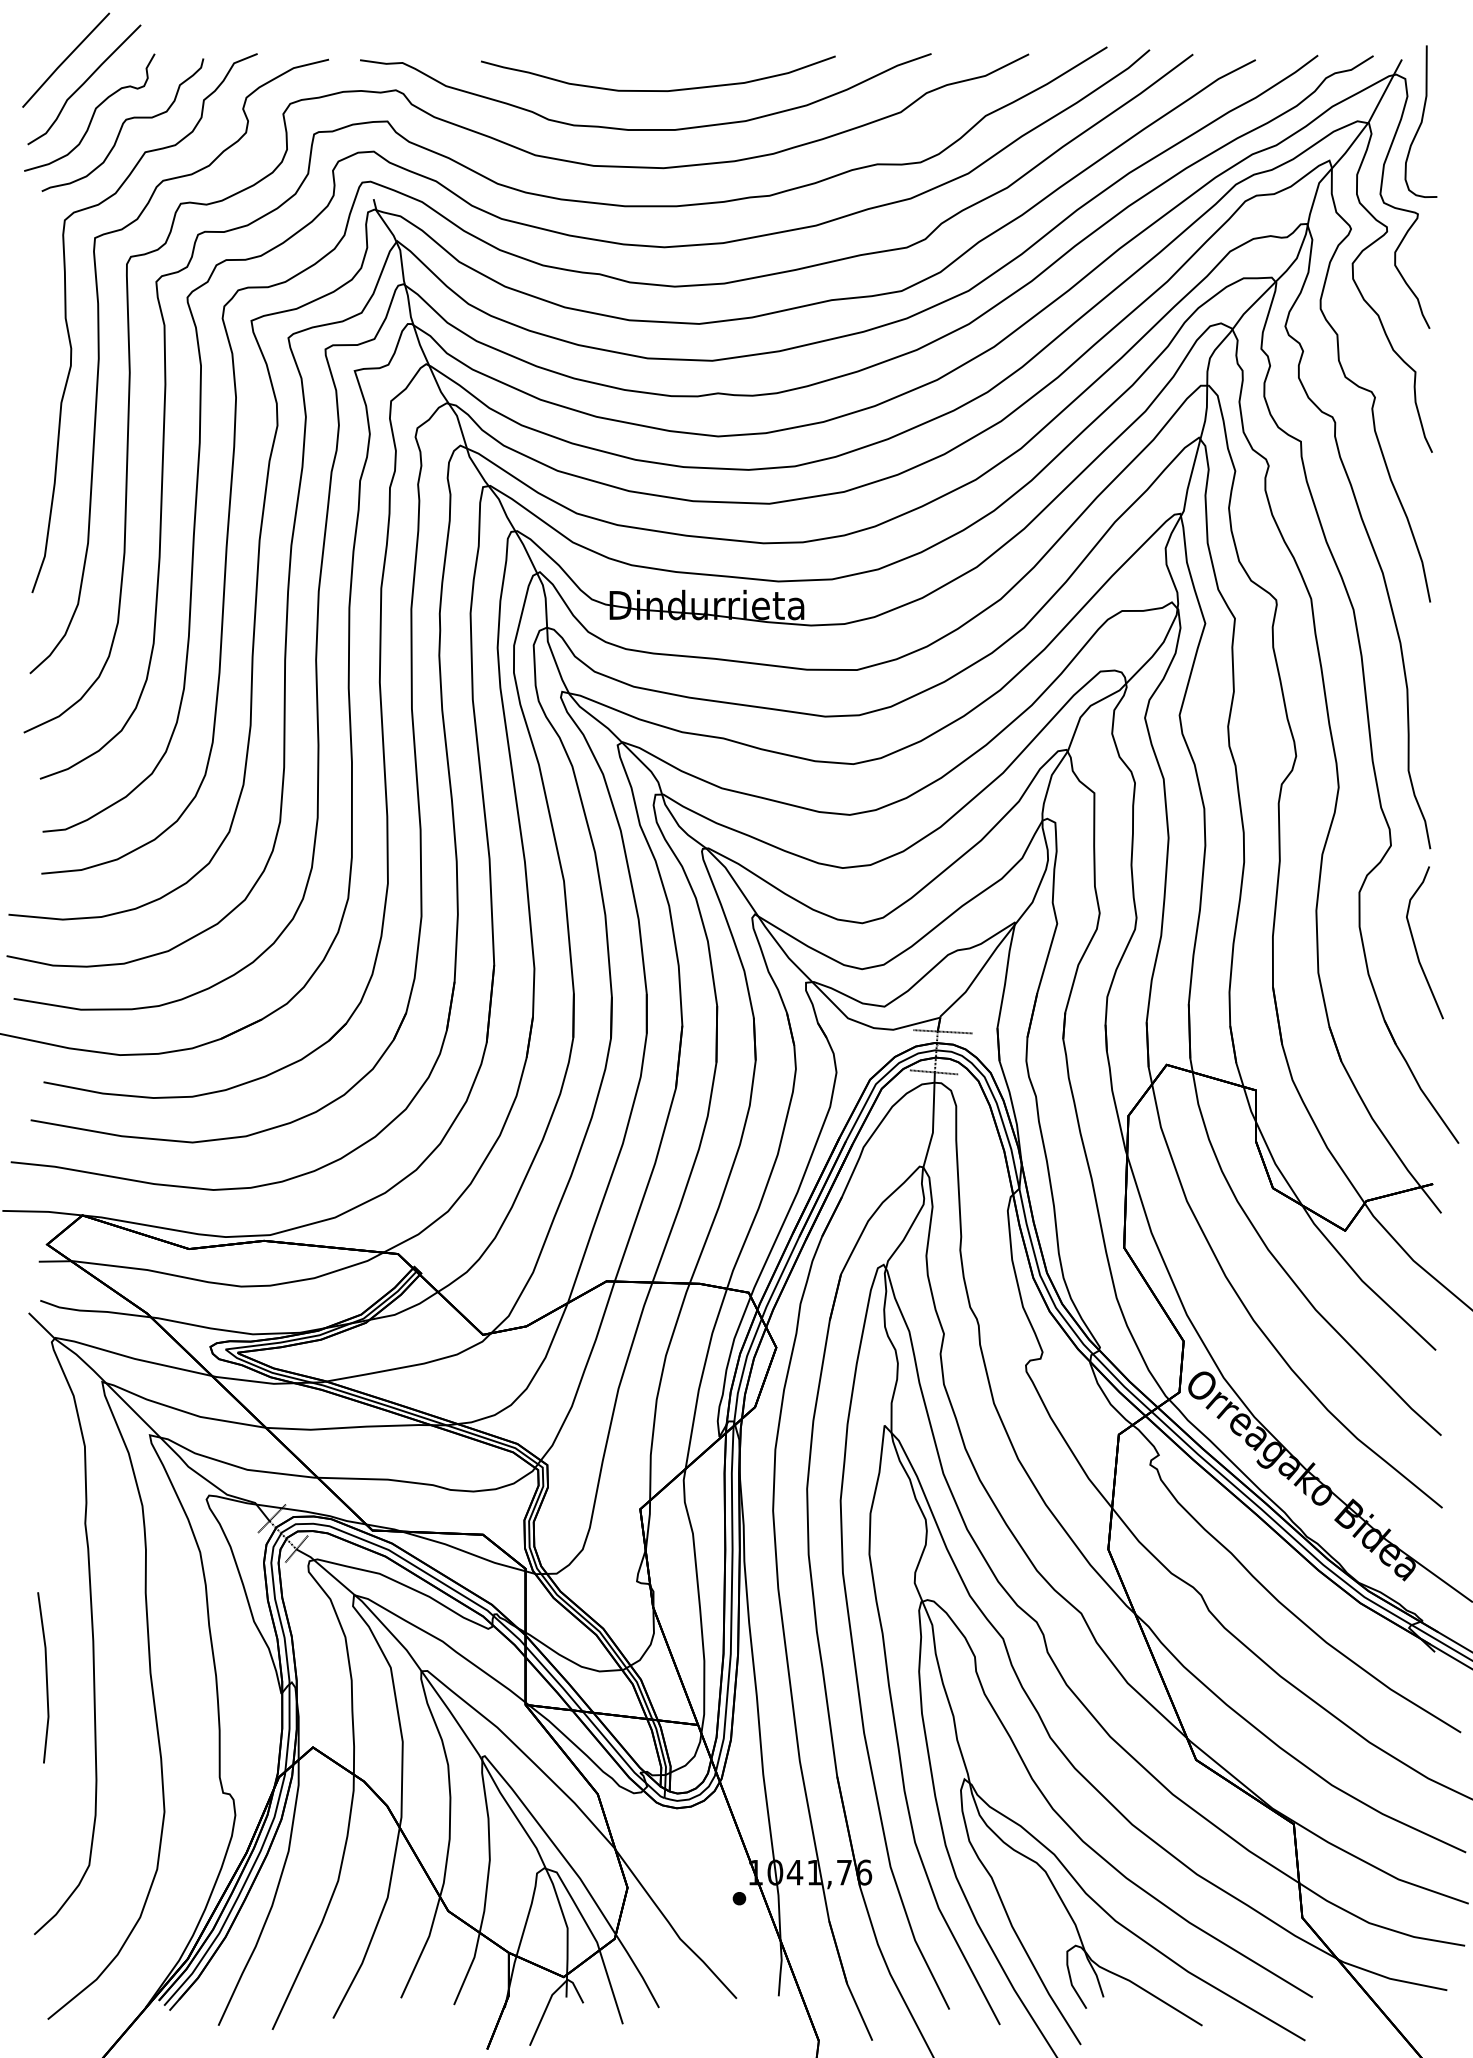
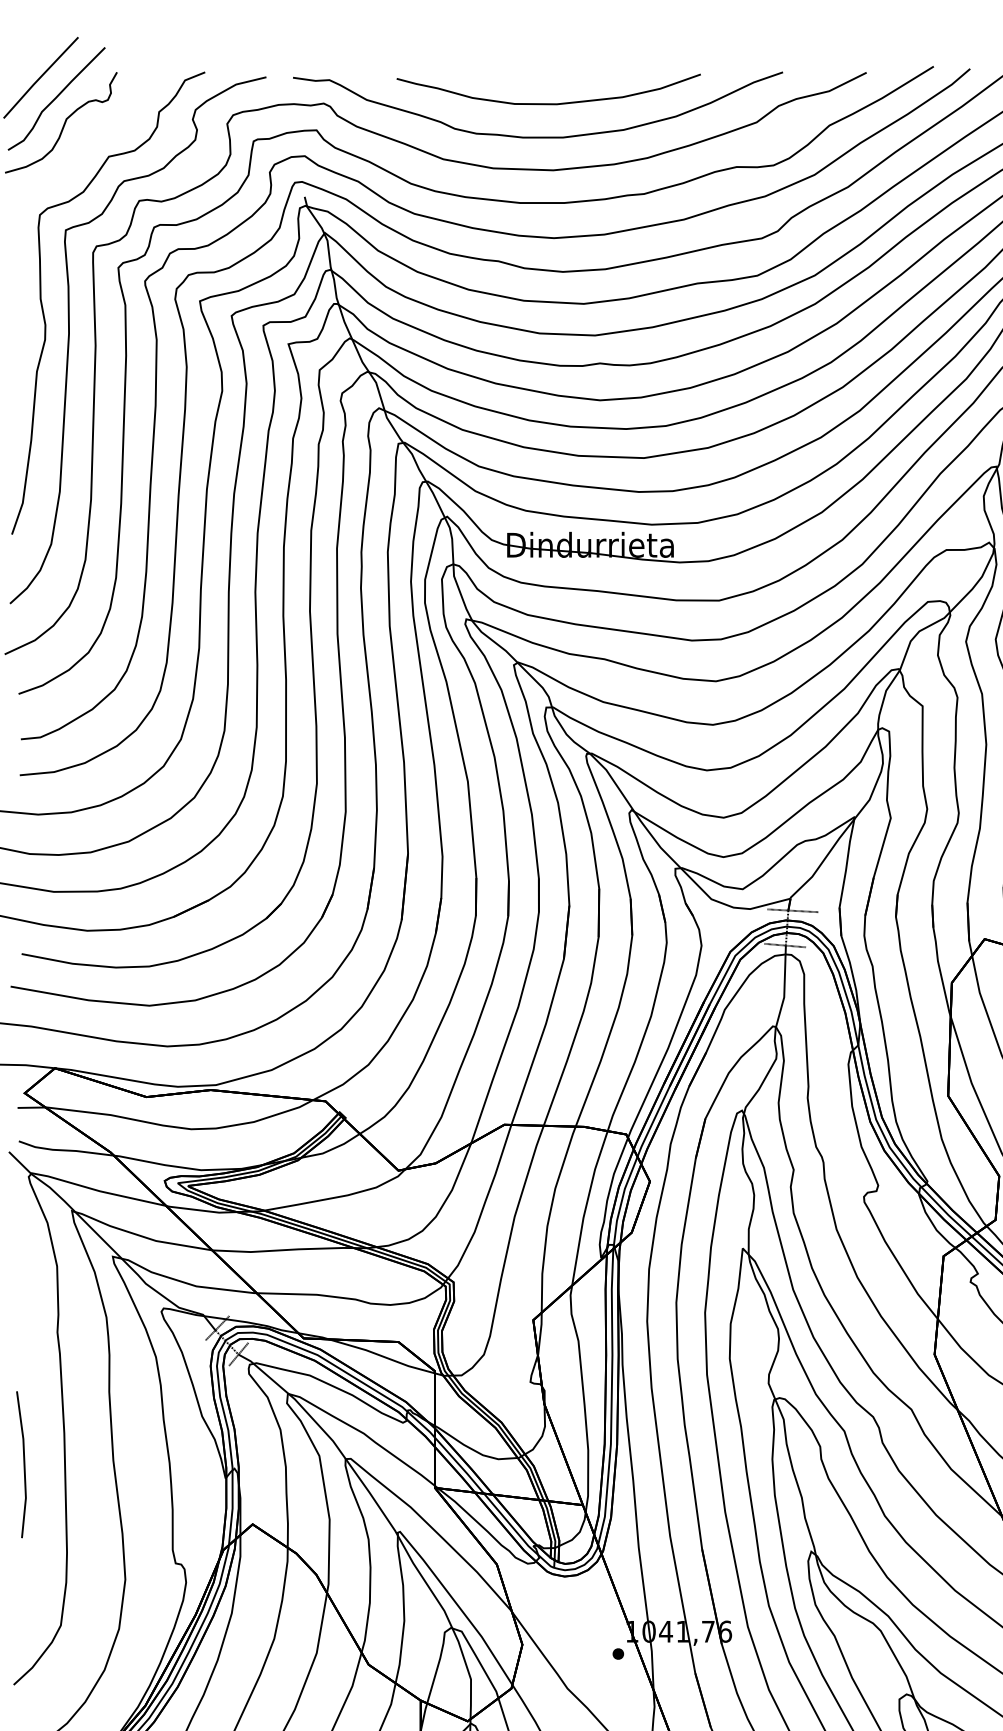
part: (122, 124) -> (89, 132), removed

